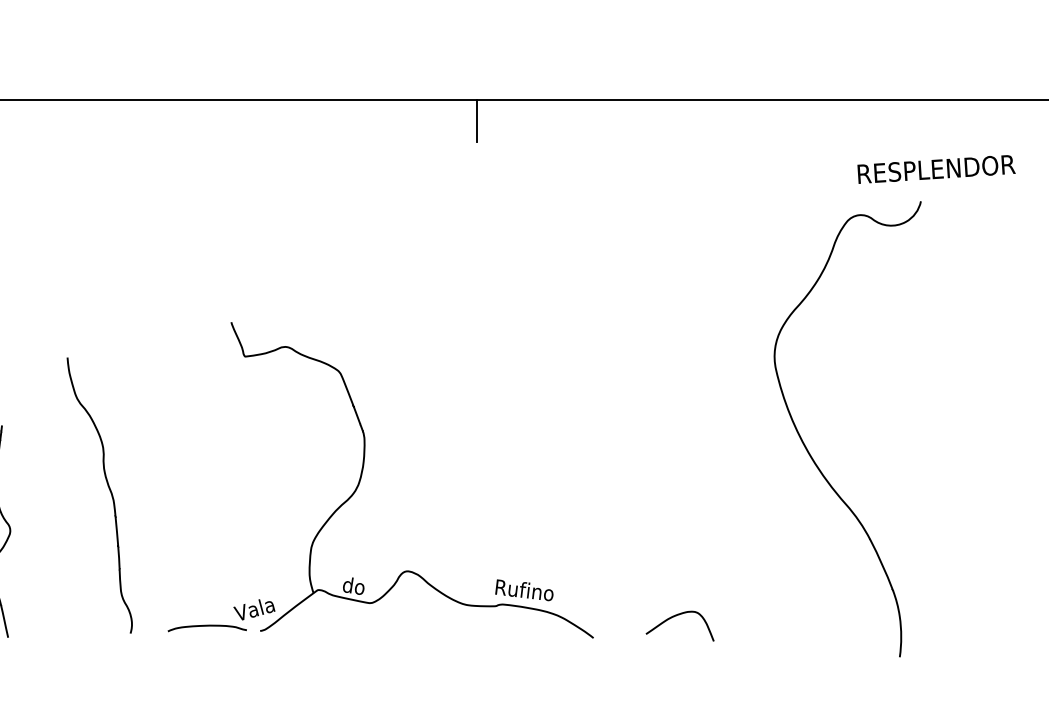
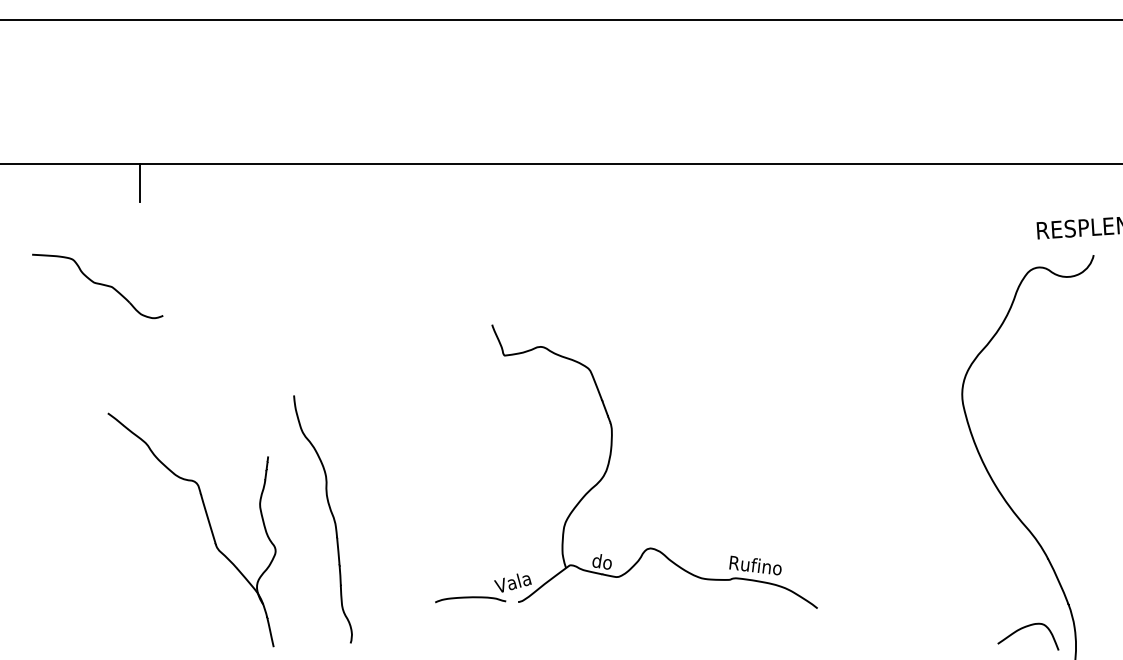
line: (476, 120) -> (694, 182), removed
part: (363, 473) -> (610, 460), moved
curve: (109, 491) -> (331, 515), moved
curve: (675, 616) -> (1024, 628), moved

